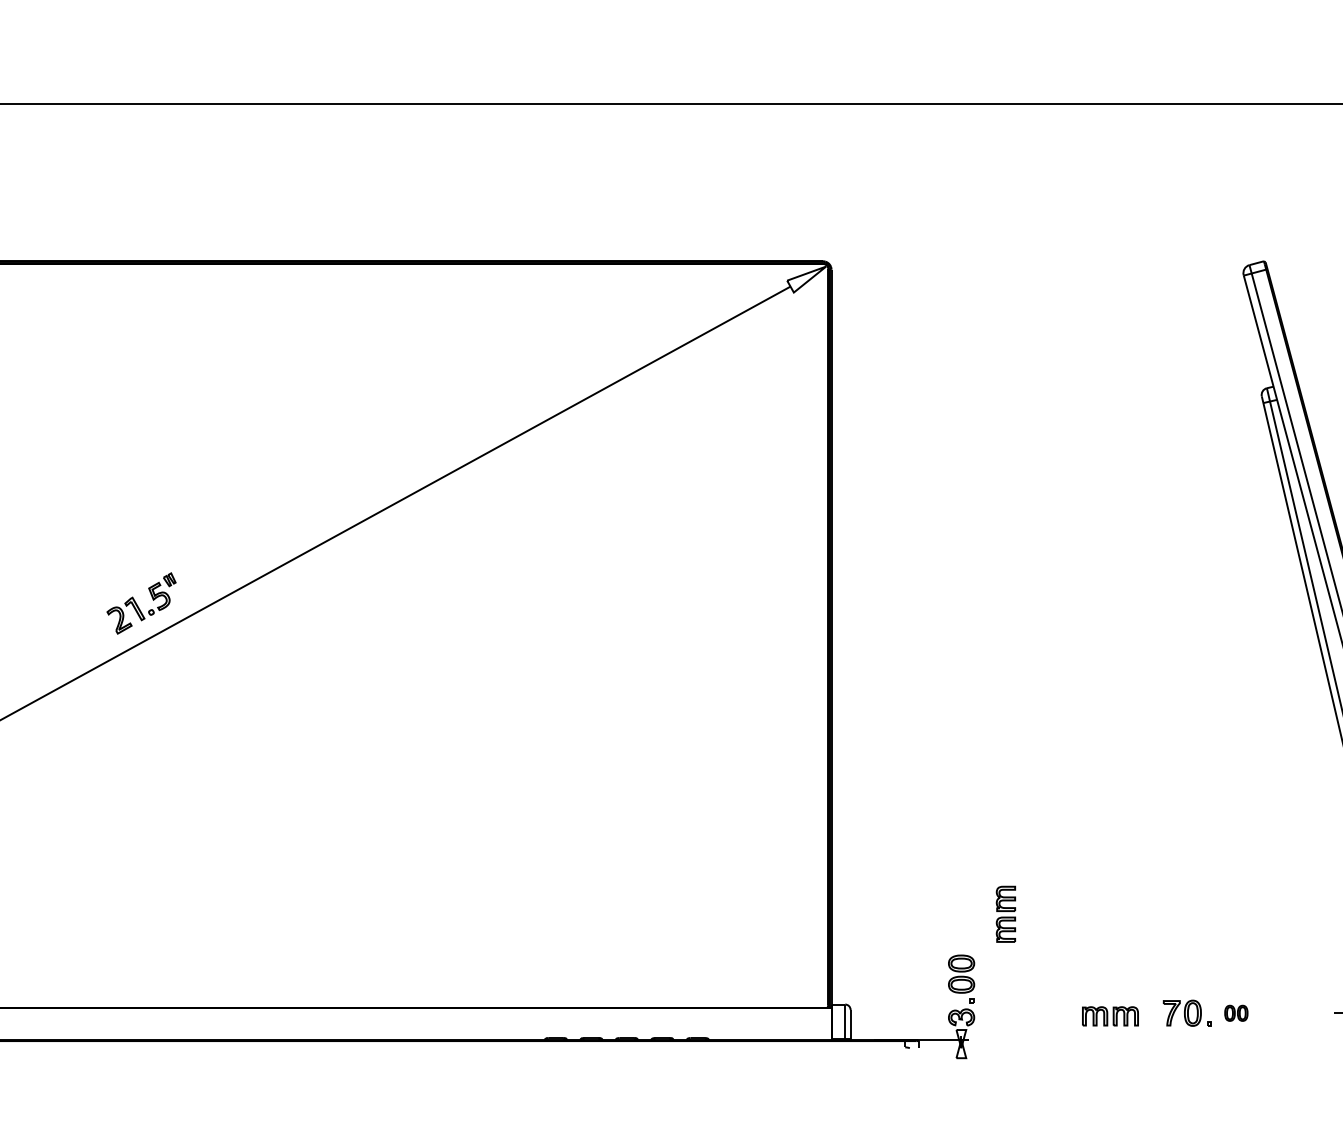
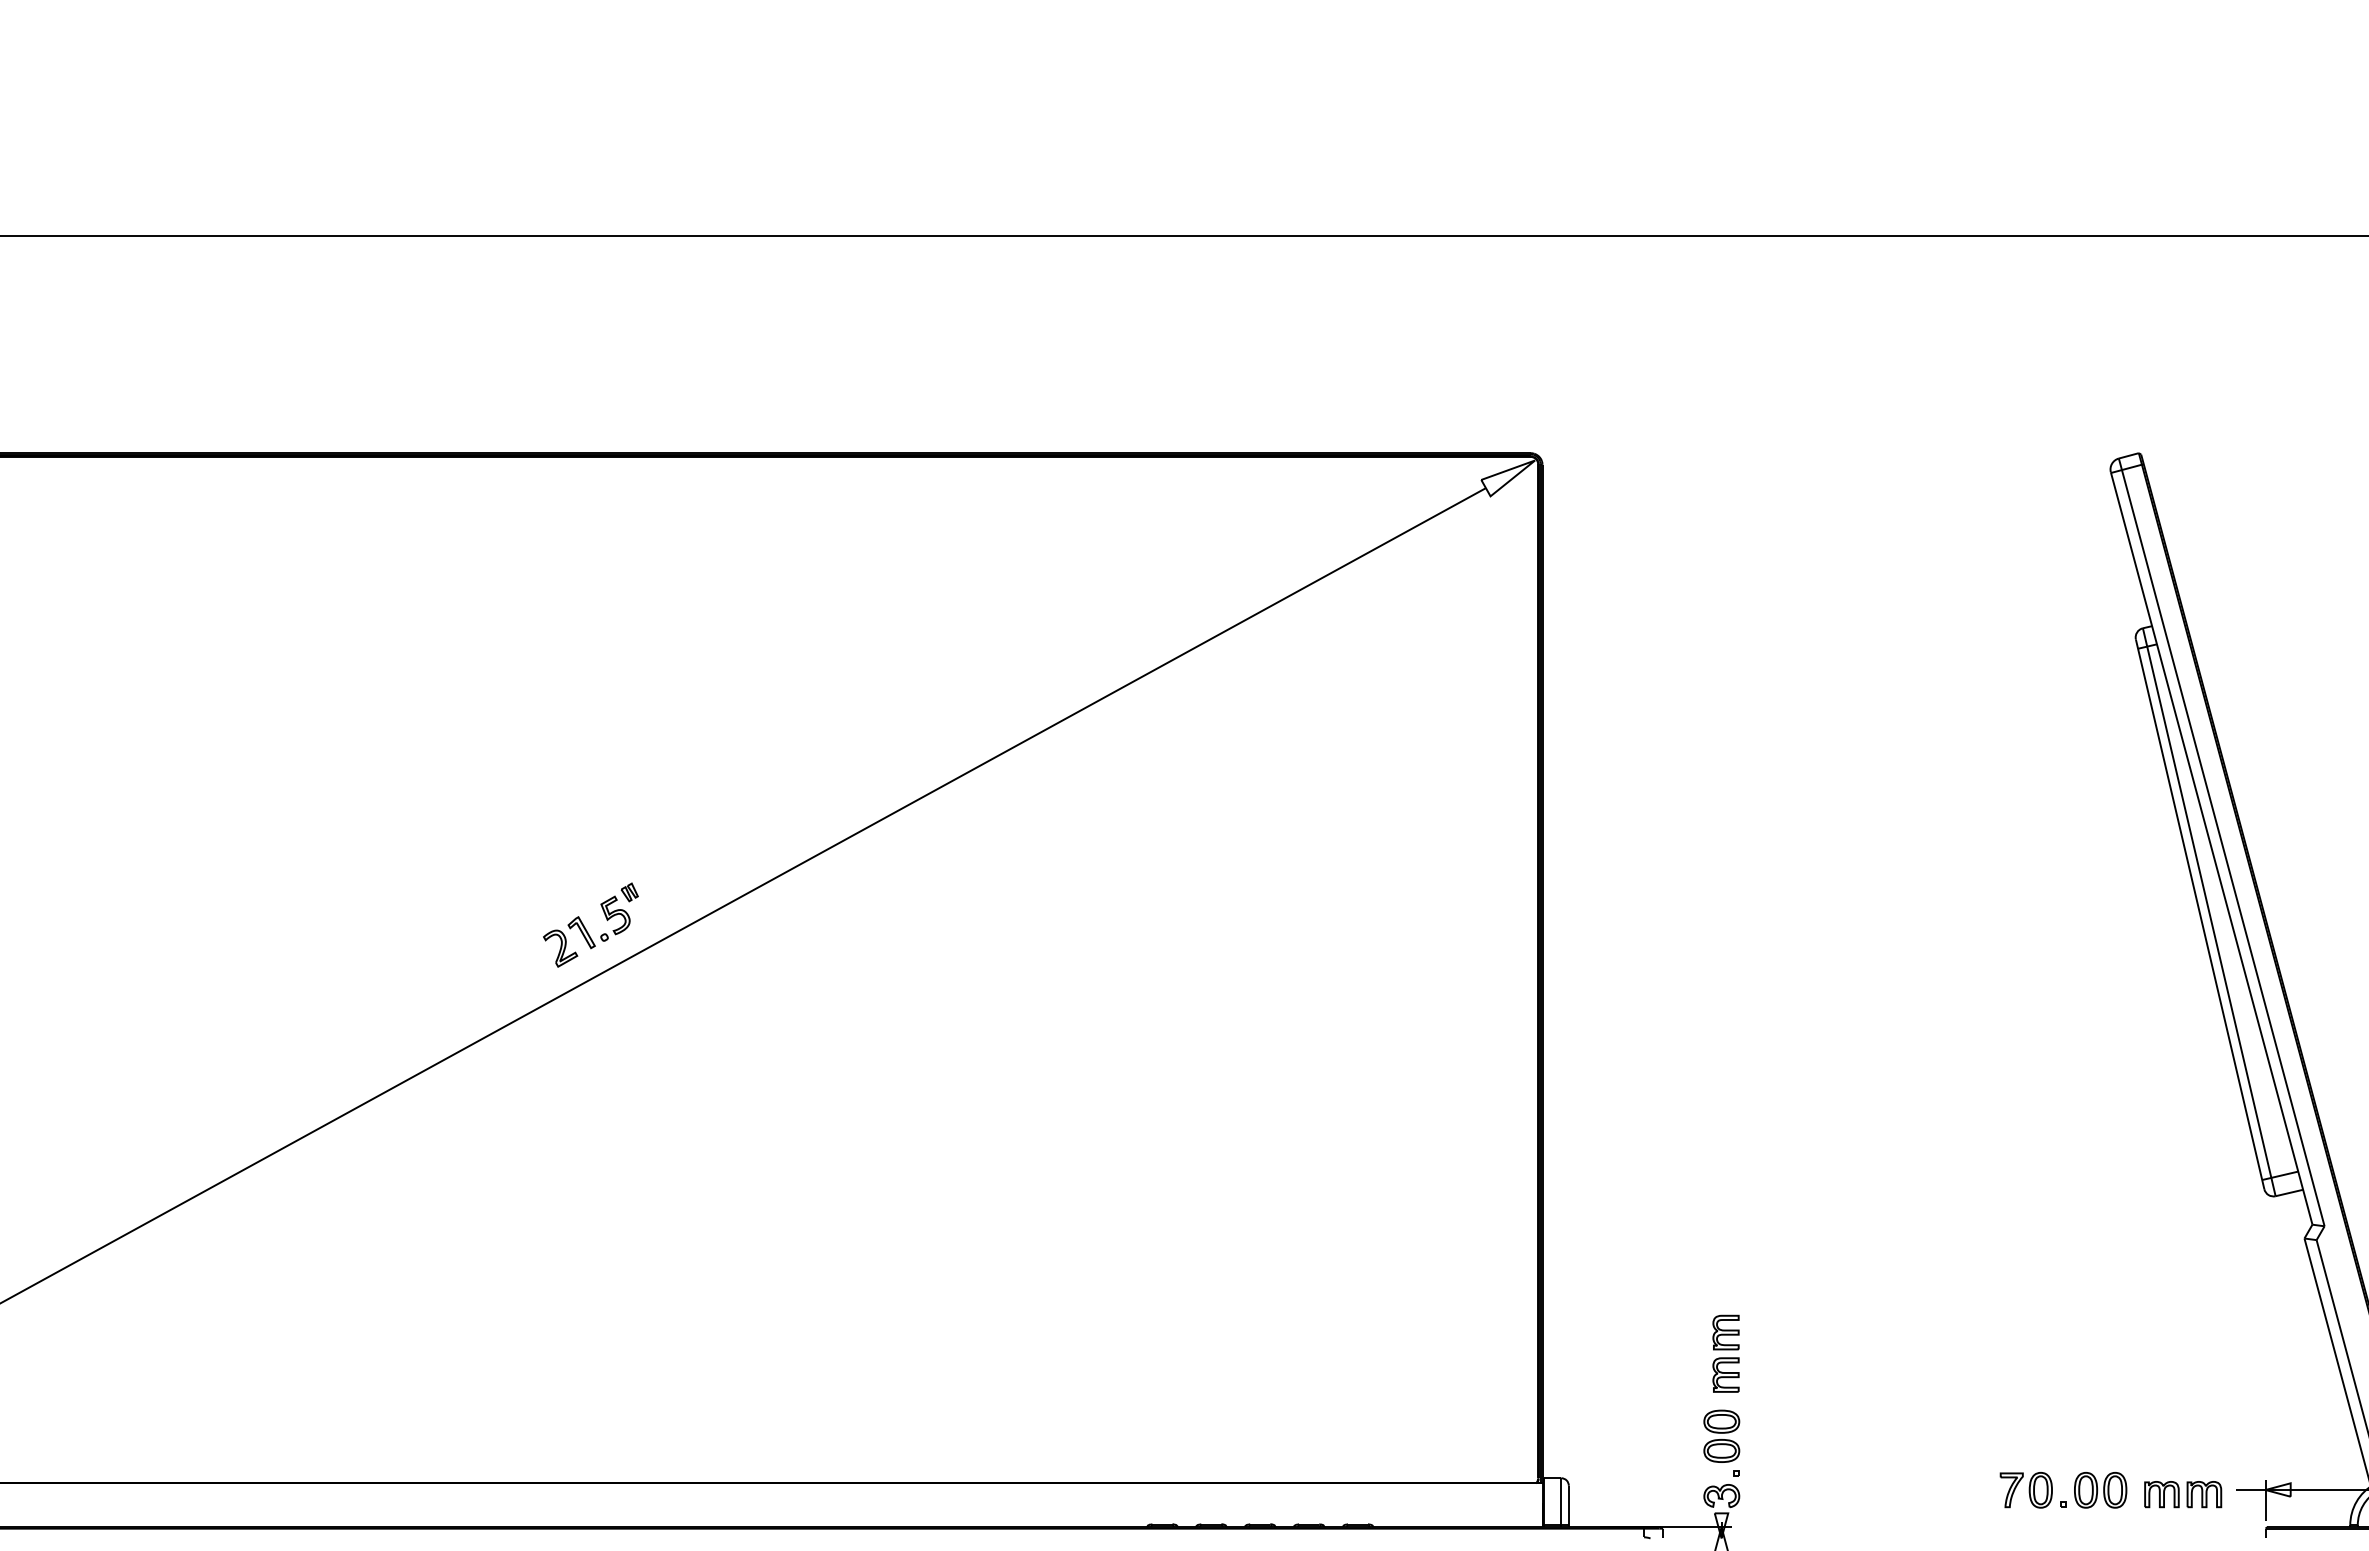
part: (1005, 914) -> (1725, 1353), moved
part: (1236, 1013) -> (2100, 1490), size x1.67
part: (1110, 1016) -> (2183, 1494), moved

